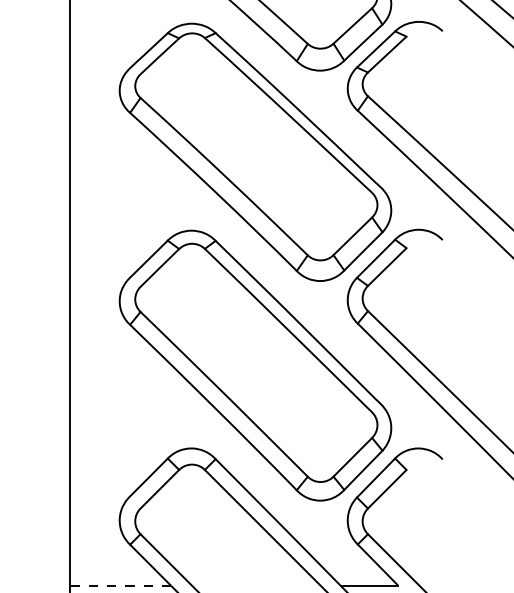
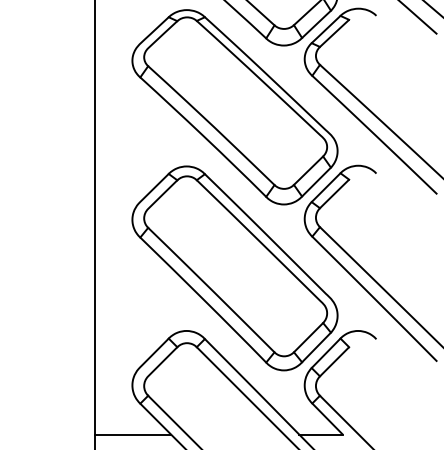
line: (119, 585) -> (132, 434), dashed -> solid

